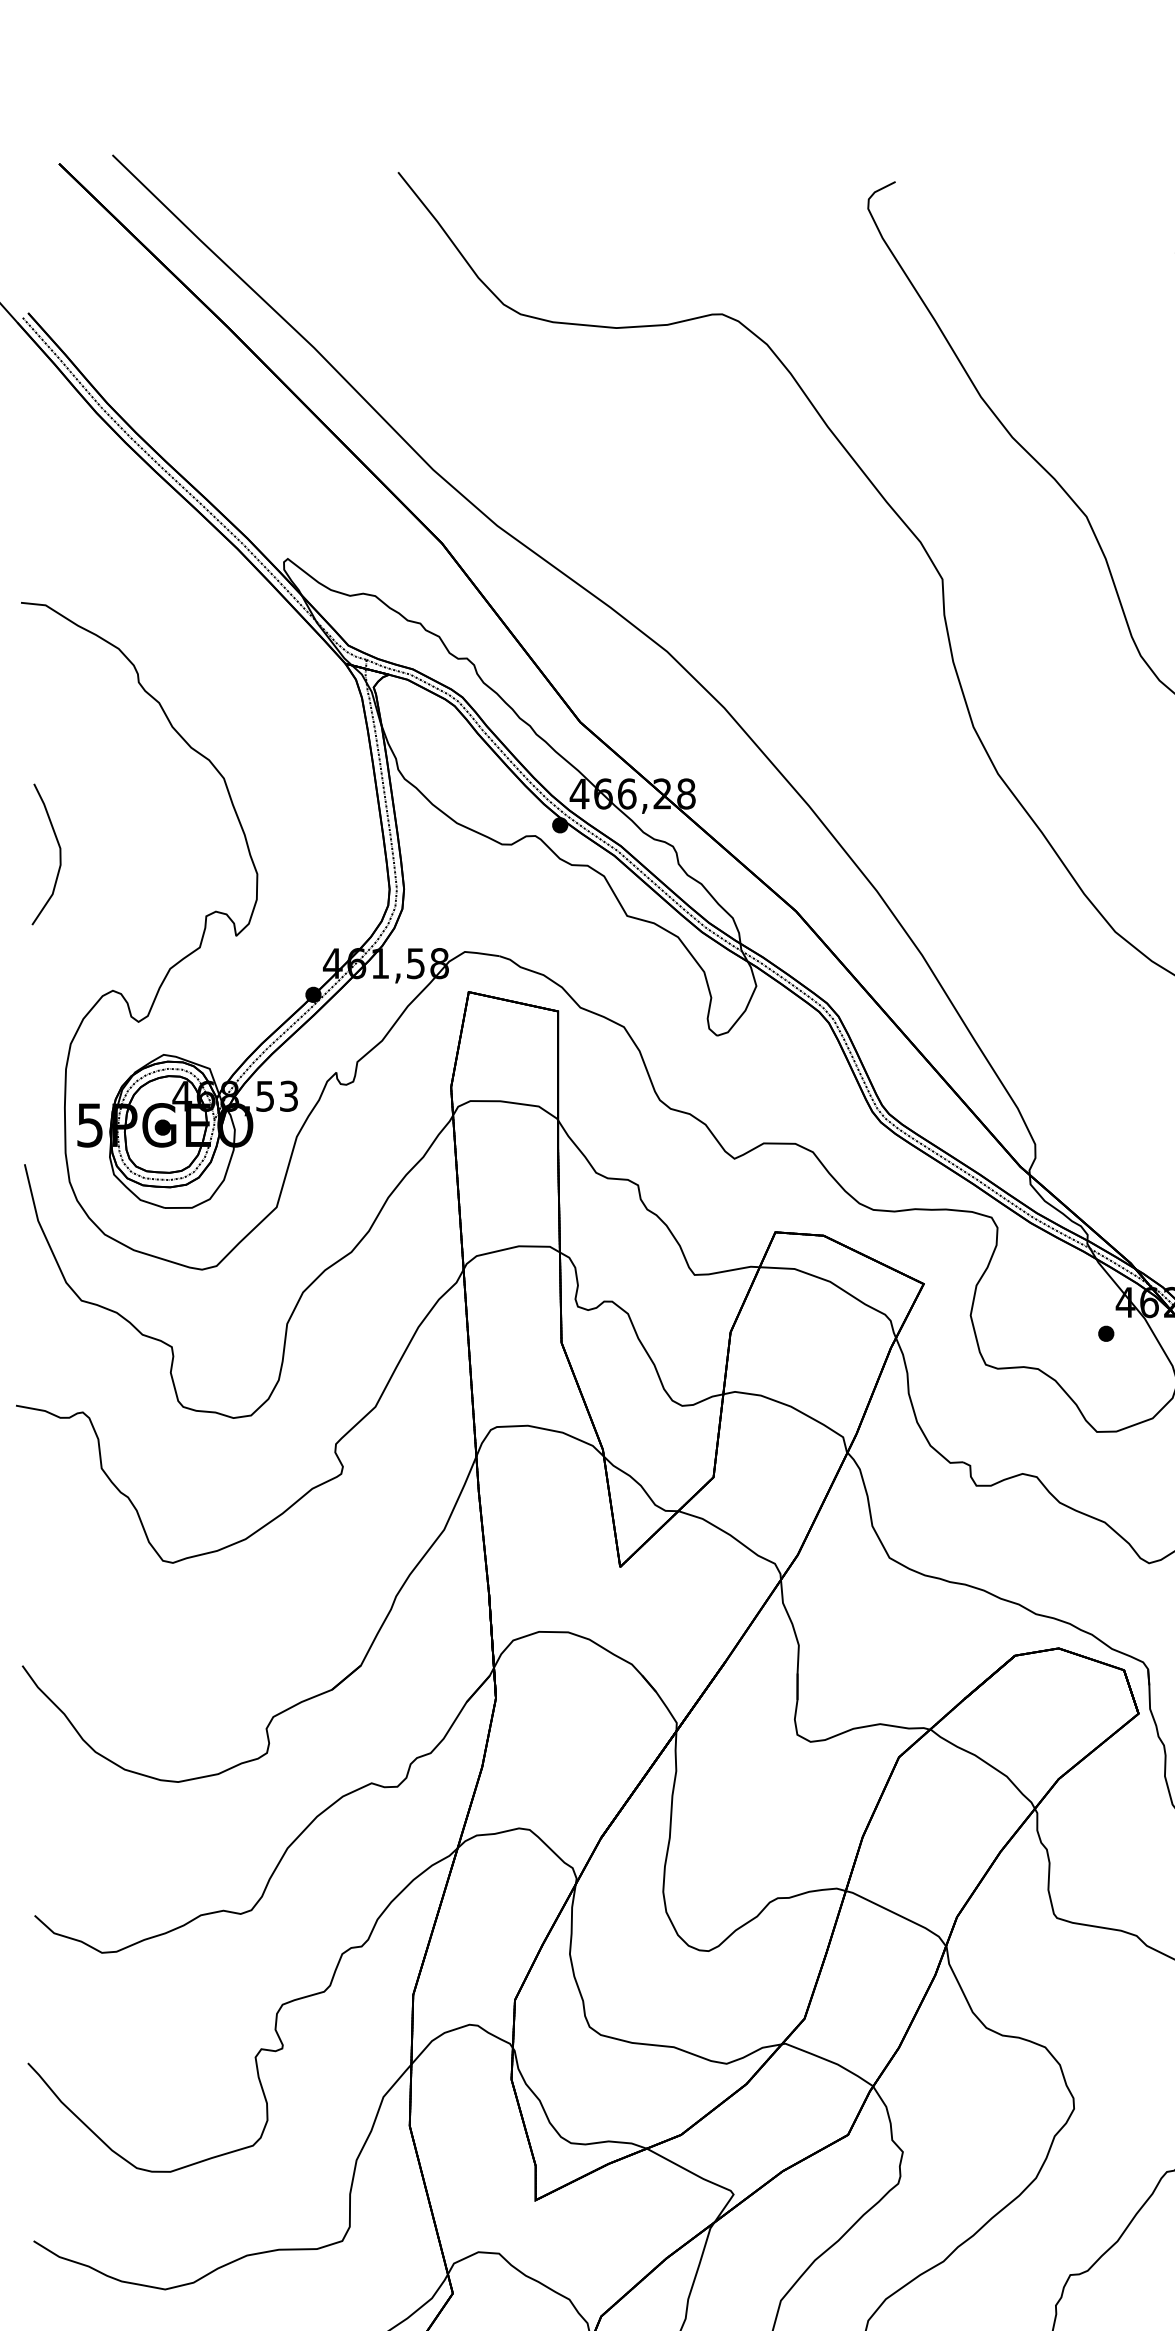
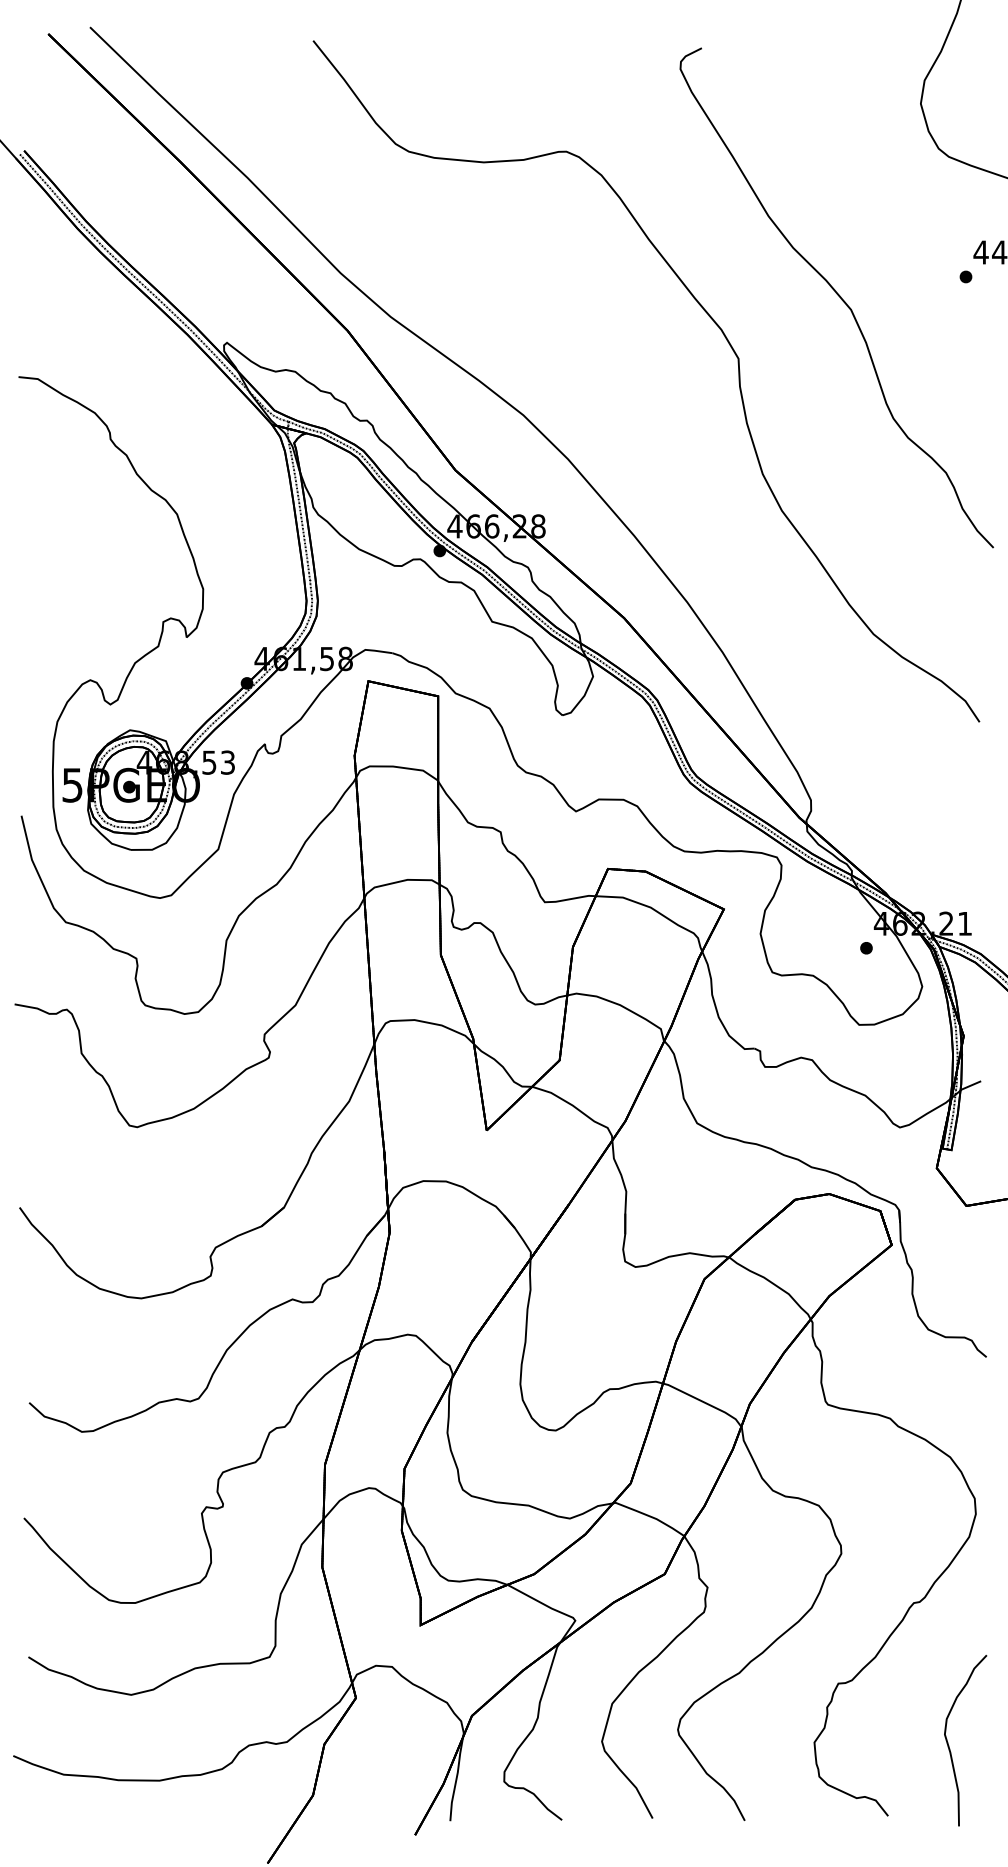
curve: (59, 854) -> (48, 573), removed

